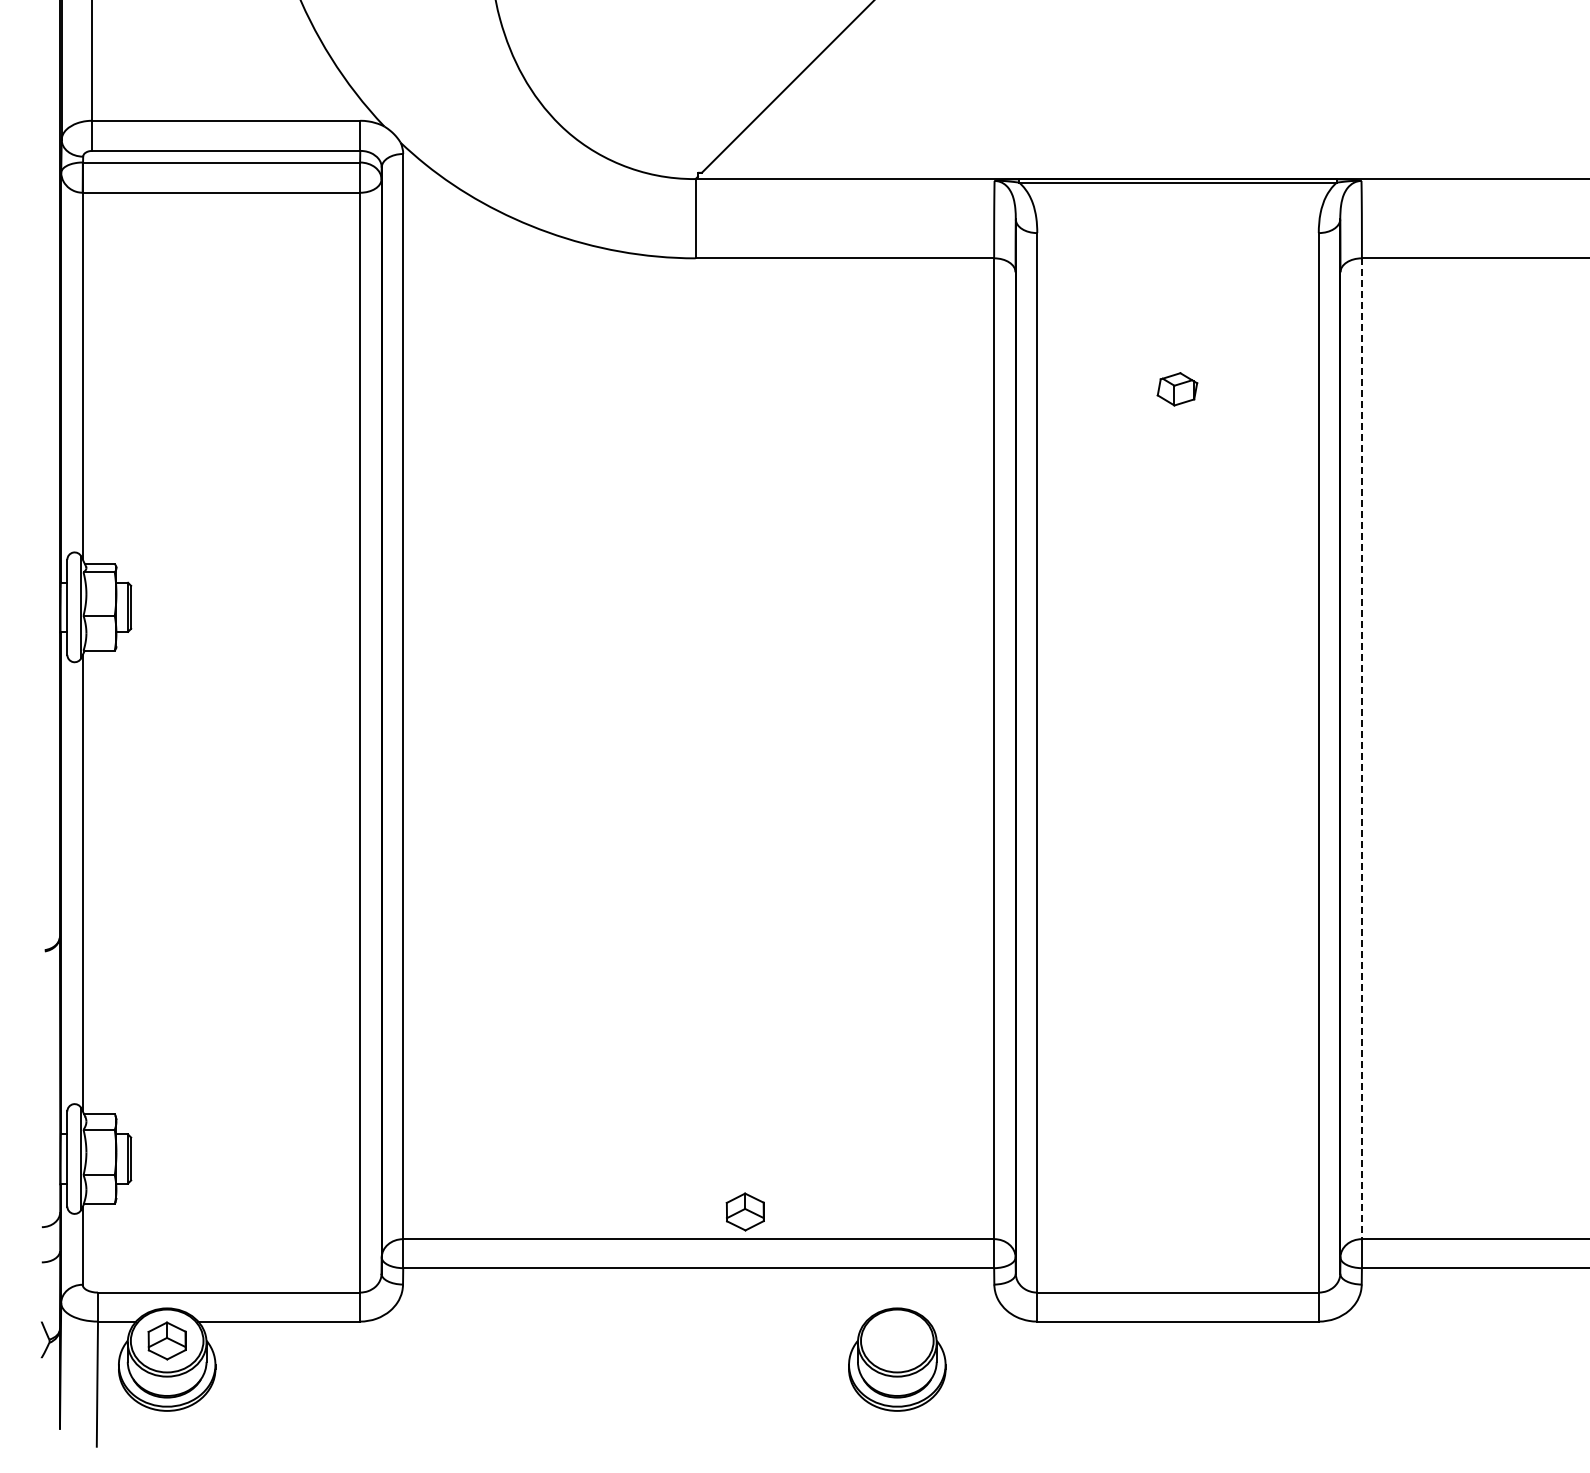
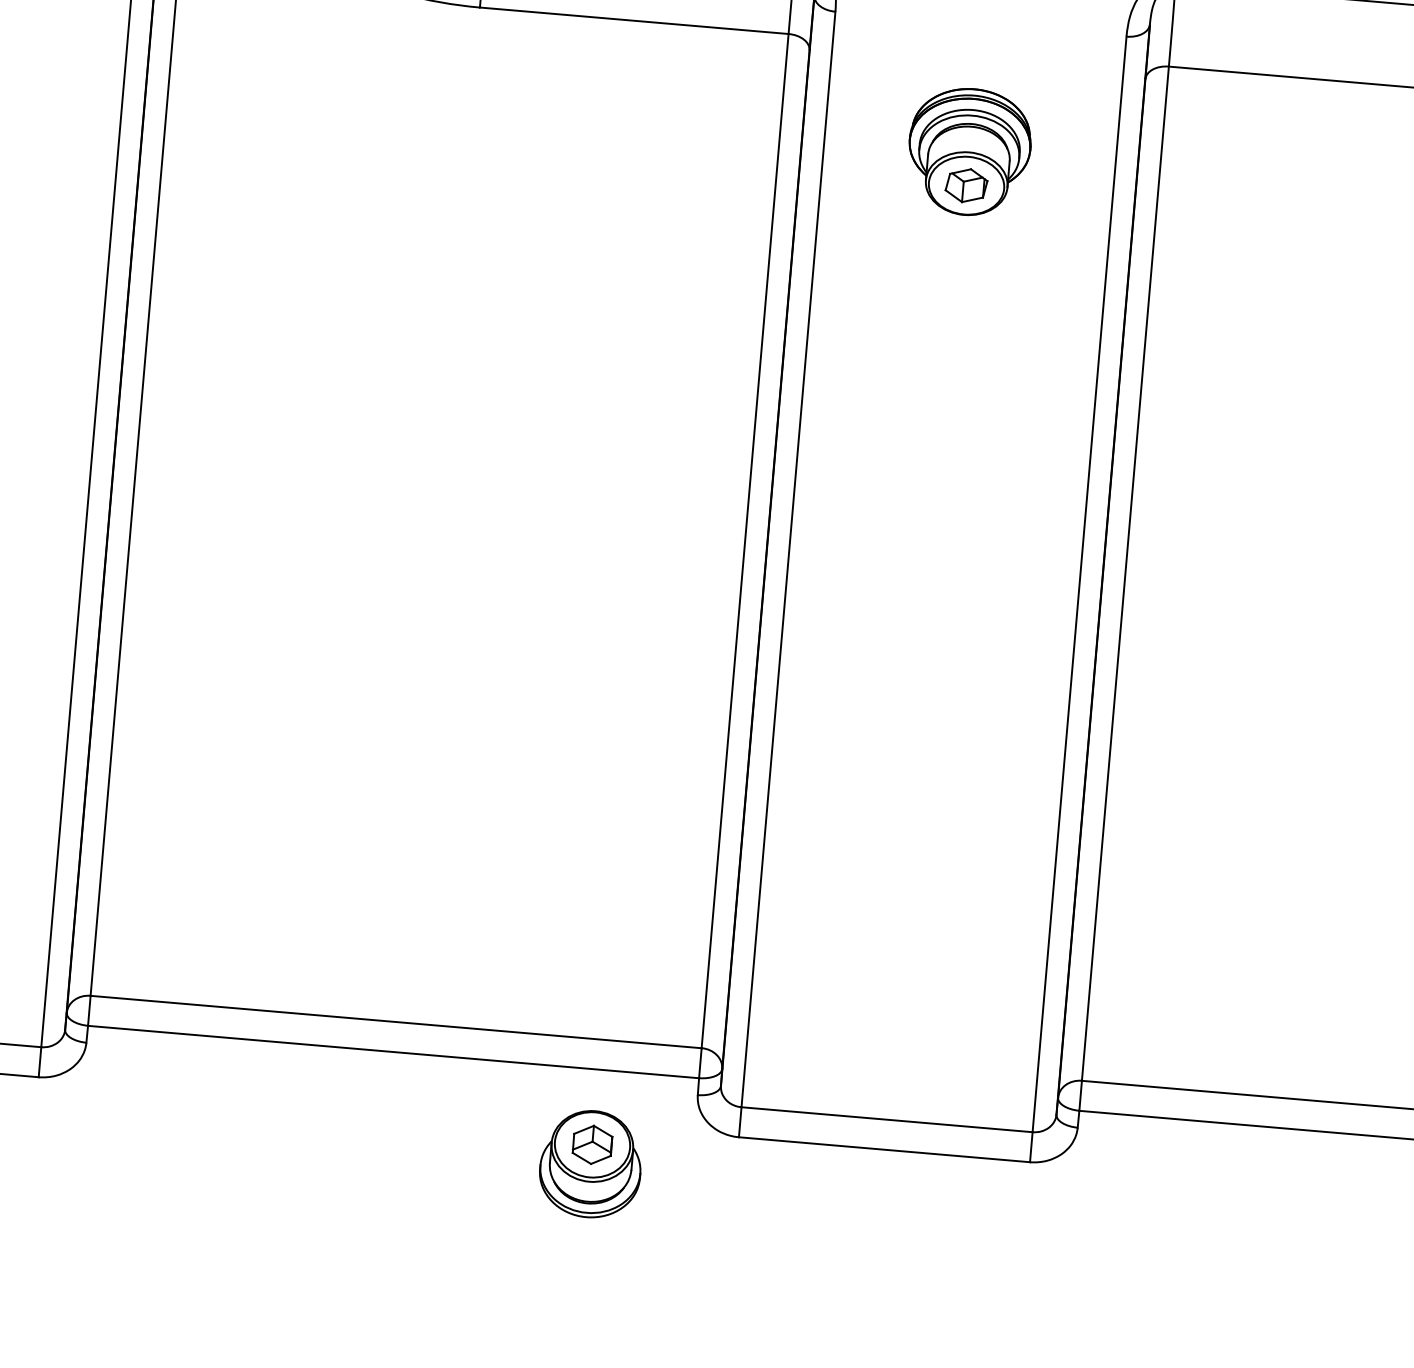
part: (1177, 356) -> (969, 151), added
line: (1361, 749) -> (1124, 574), dashed -> solid
part: (744, 1211) -> (591, 1144), moved

